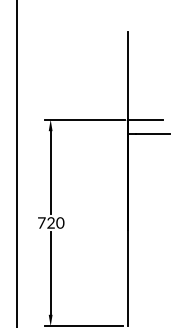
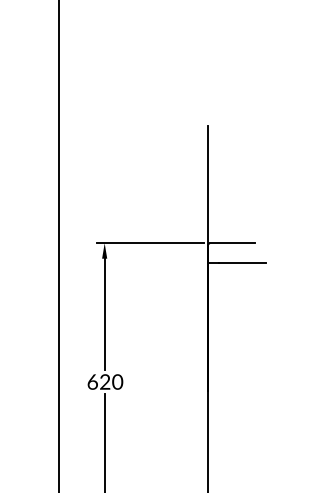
text: (41, 222) -> (92, 381), 720 -> 620

